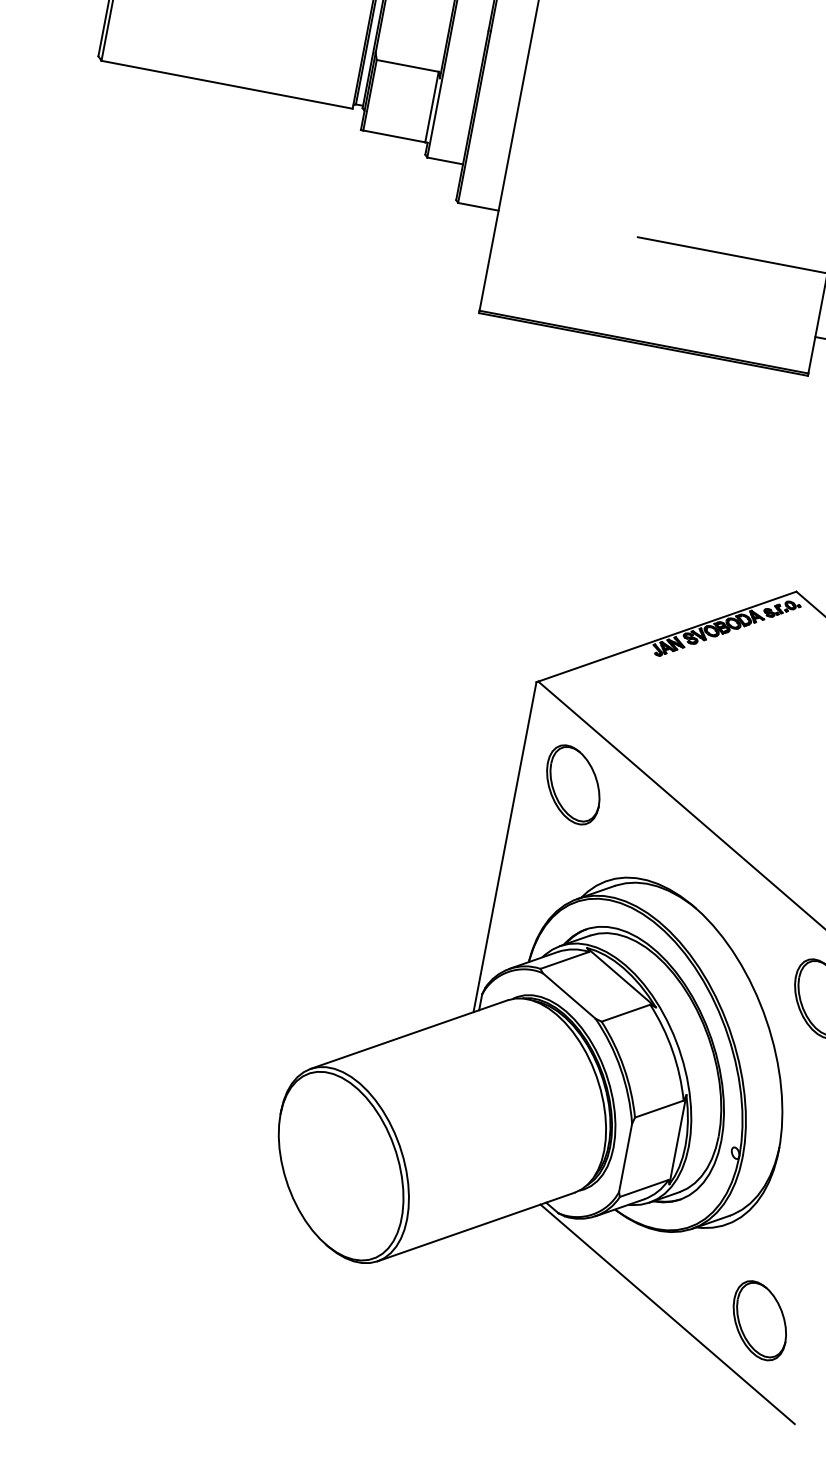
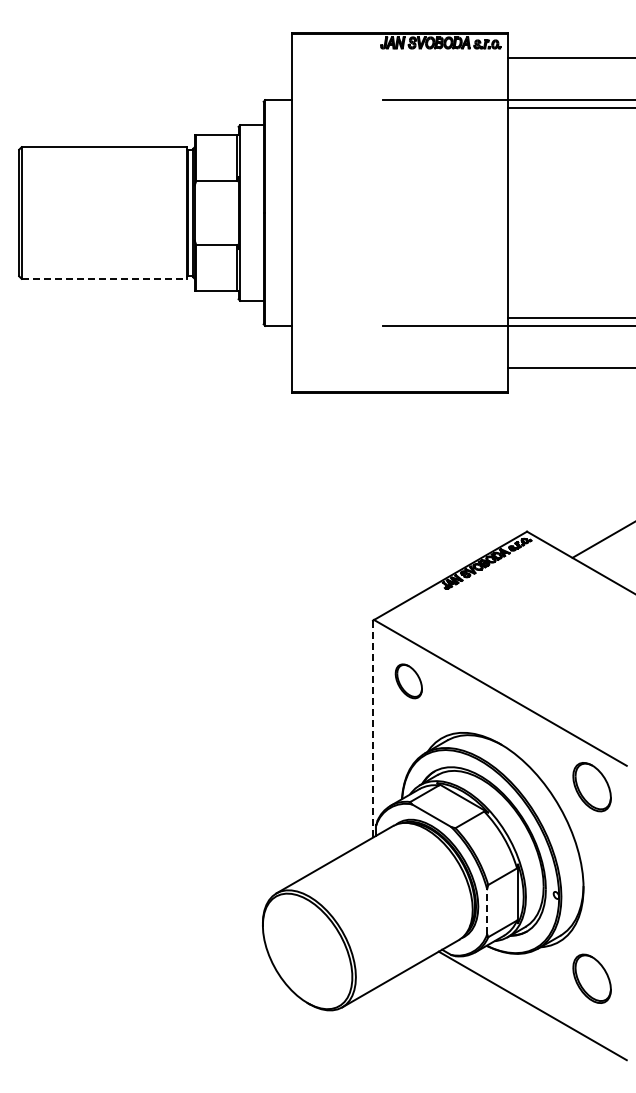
line: (227, 84) -> (104, 278), solid -> dashed
part: (572, 785) -> (408, 681), size x0.7
line: (505, 847) -> (373, 729), solid -> dashed
line: (626, 1157) -> (487, 911), solid -> dashed
part: (759, 1320) -> (591, 978), moved

